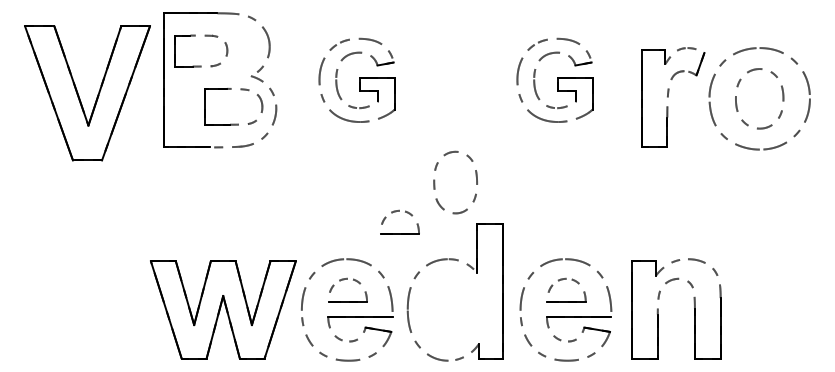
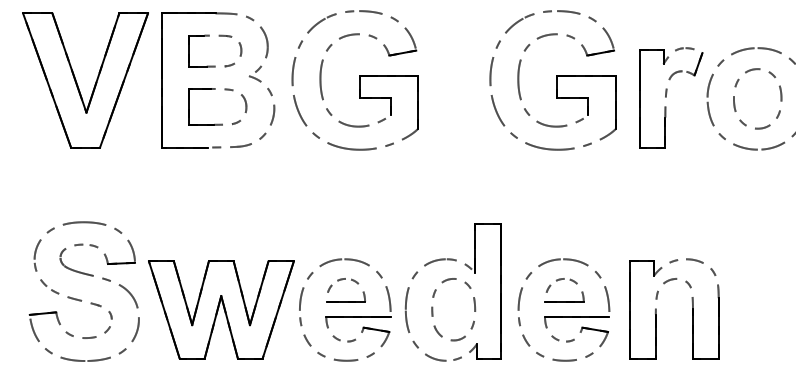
part: (204, 36) -> (218, 36), moved
part: (356, 80) -> (354, 80), size x1.67
part: (554, 80) -> (552, 80), size x1.67
part: (79, 95) -> (77, 82), moved
part: (233, 123) -> (217, 123), moved
part: (435, 182) -> (433, 309), moved
part: (396, 212) -> (394, 212), removed
part: (83, 299) -> (81, 299), added

